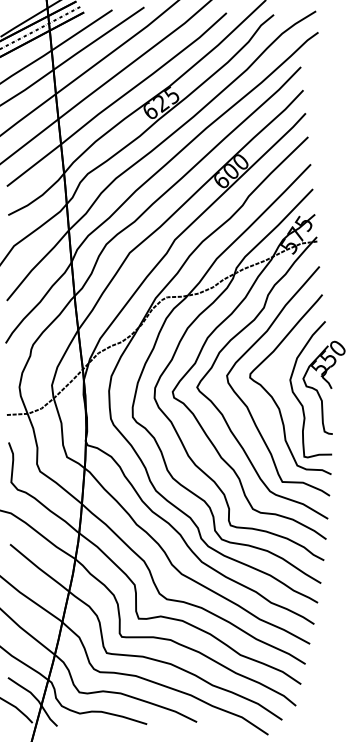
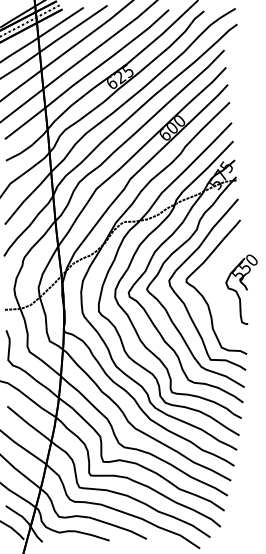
curve: (297, 396) -> (221, 296), removed

